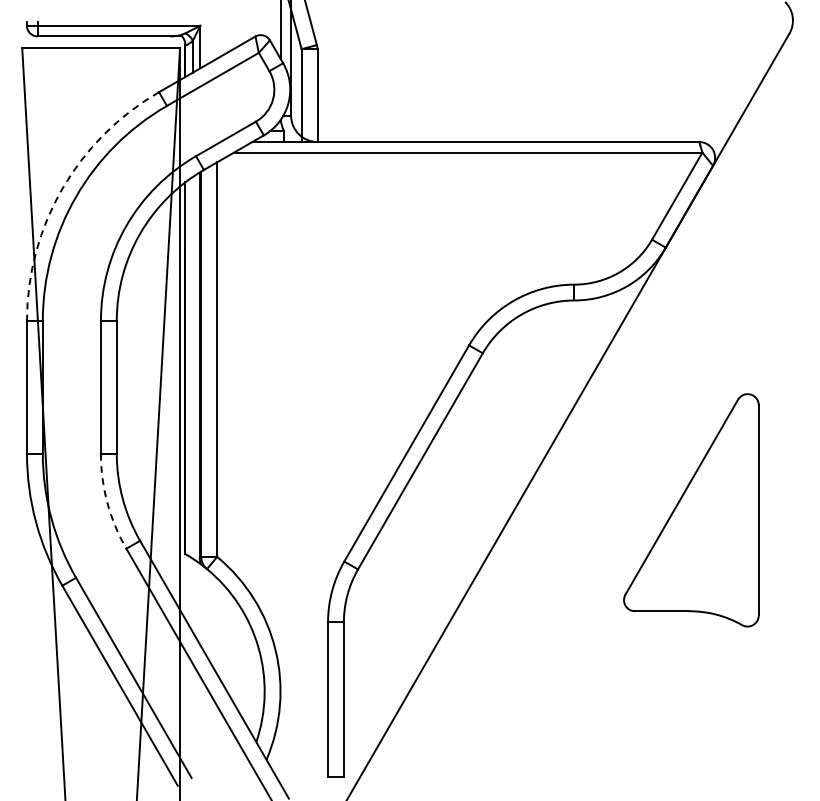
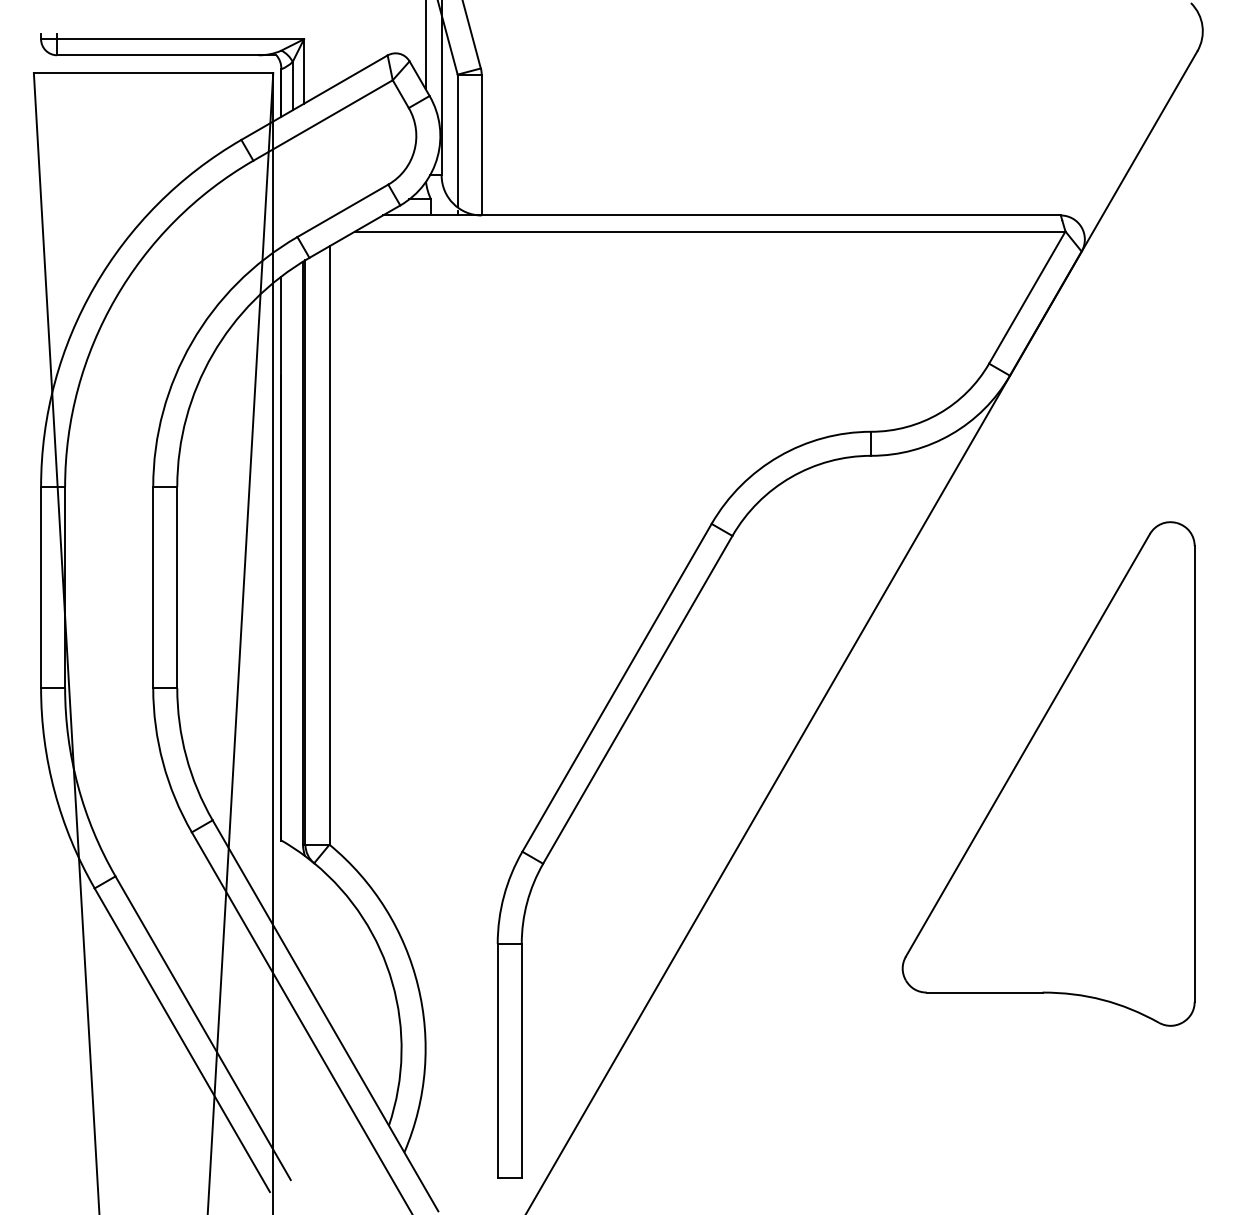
arc: (62, 188) -> (94, 285), dashed -> solid
arc: (107, 502) -> (163, 762), dashed -> solid
part: (691, 510) -> (1048, 774), size x1.43

